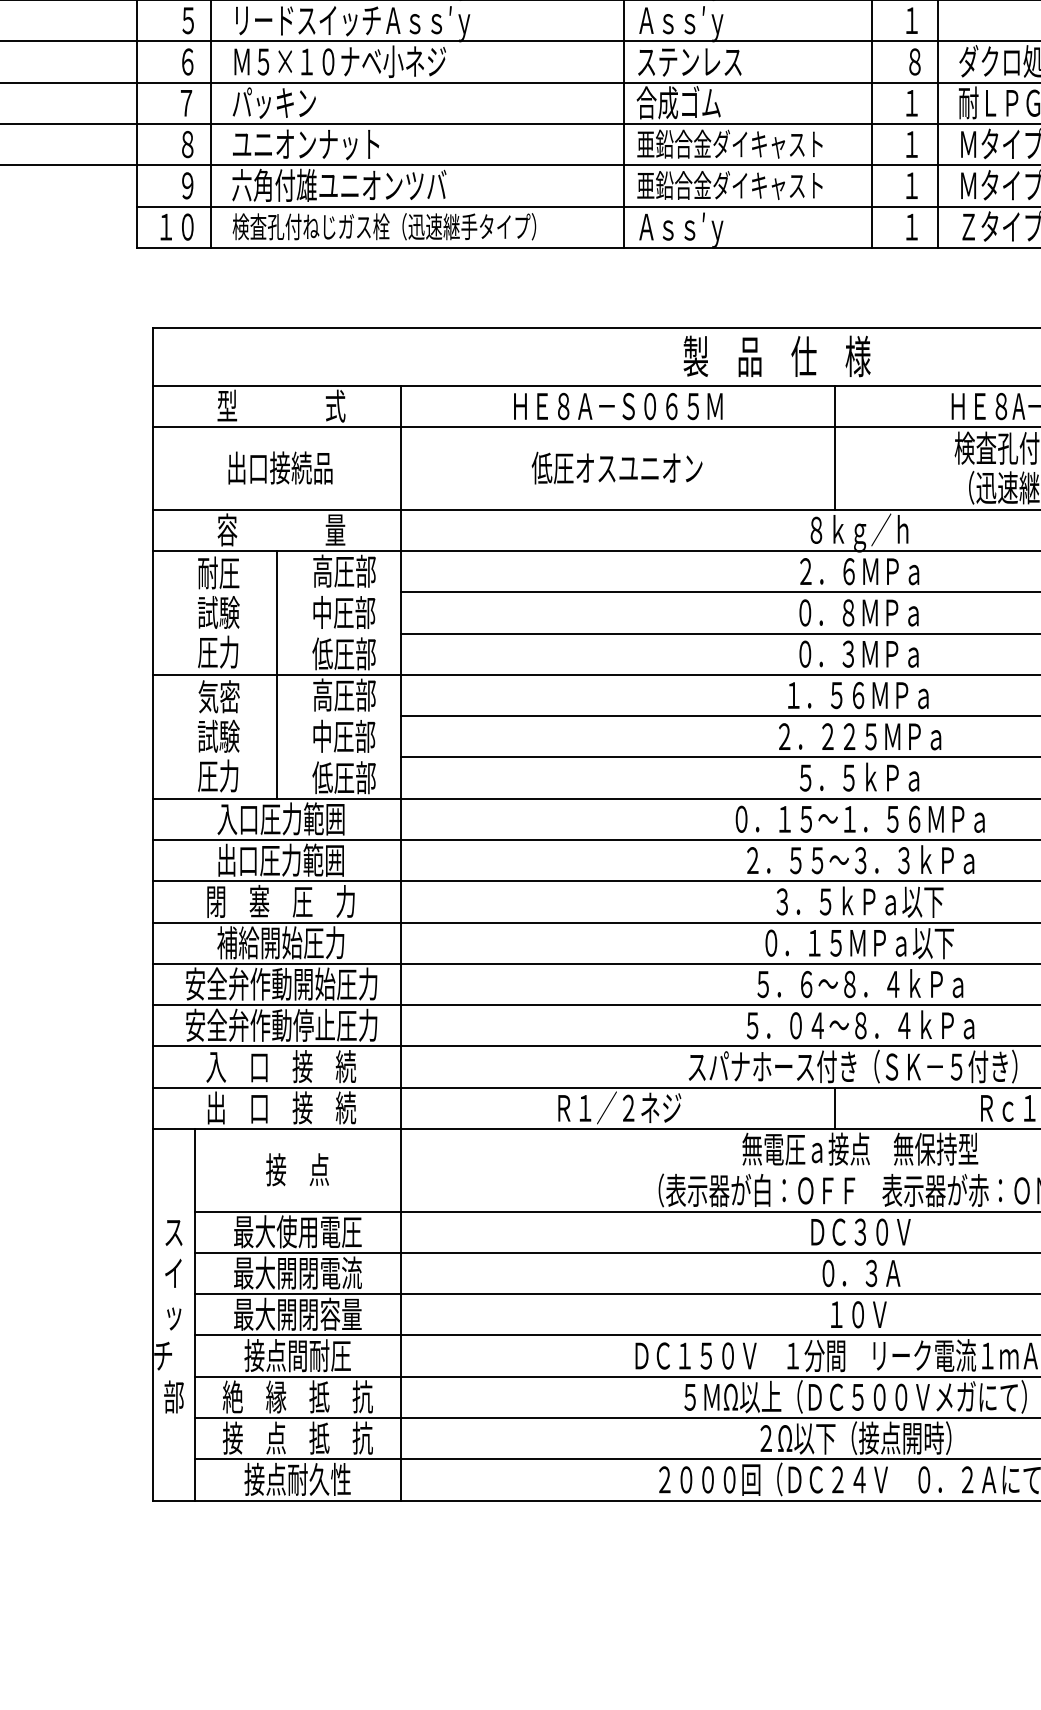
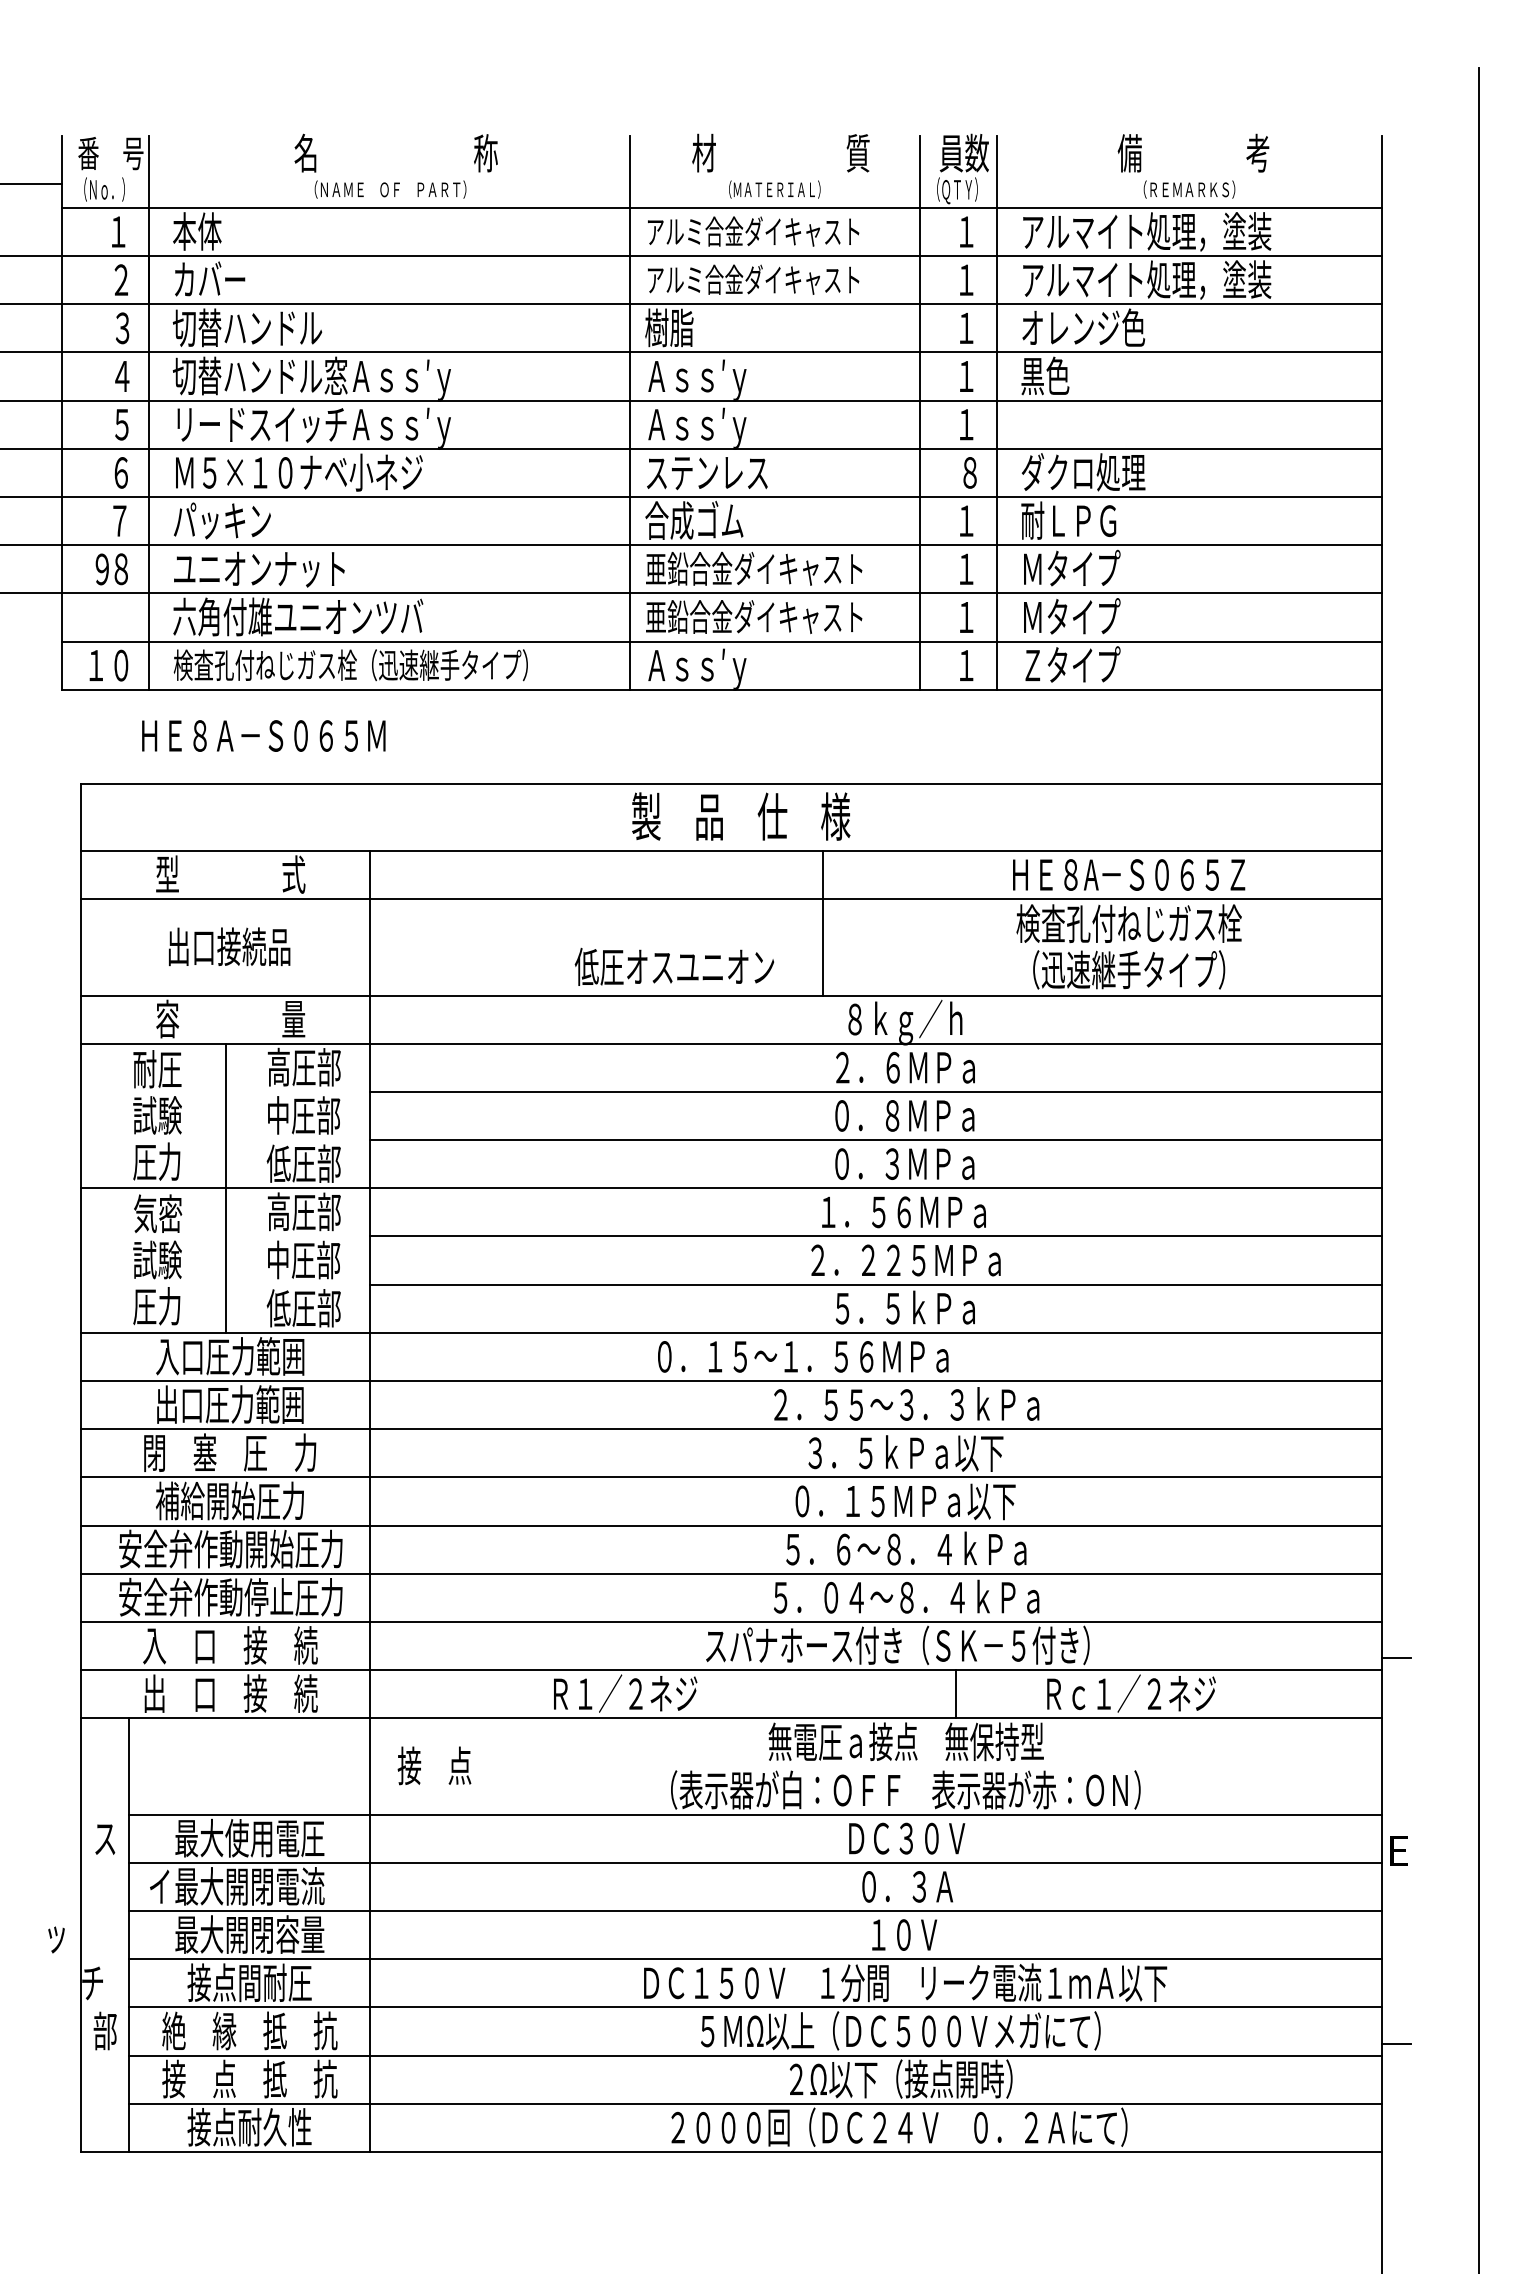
text: (187, 185) -> (101, 569), moved
text: (777, 356) -> (741, 816), moved
text: (618, 406) -> (263, 735), moved
line: (834, 447) -> (823, 922), moved
text: (617, 467) -> (674, 966), moved
text: (860, 819) -> (803, 1356), moved
line: (834, 1108) -> (956, 1694), moved
text: (297, 1169) -> (434, 1765), moved
text: (173, 1273) -> (159, 1886), moved
text: (174, 1318) -> (56, 1939), moved

